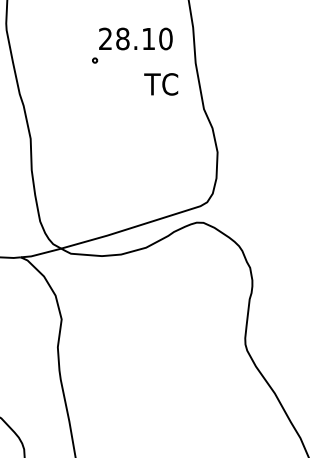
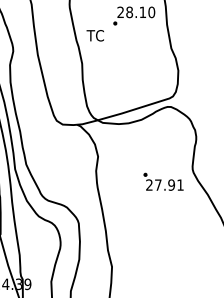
text: (159, 83) -> (94, 35), moved
part: (188, 367) -> (163, 181), added

